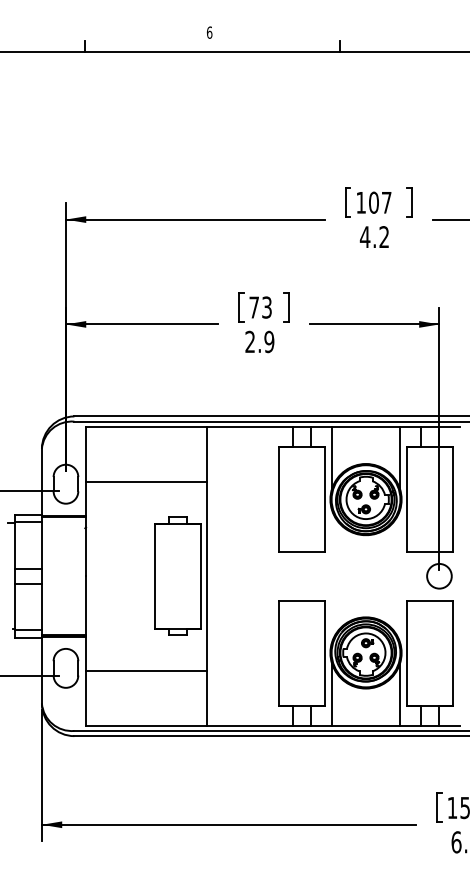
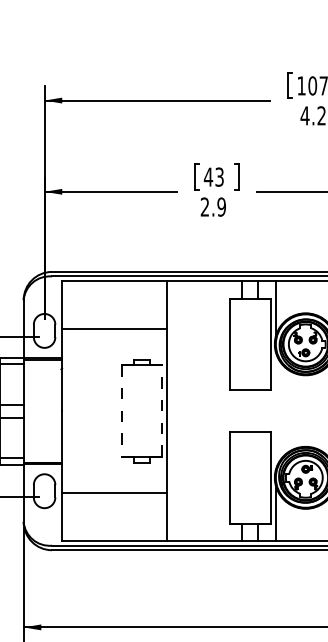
text: (254, 307) -> (208, 177), 73 -> 43
line: (201, 575) -> (162, 410), solid -> dashed
line: (154, 576) -> (121, 411), solid -> dashed

